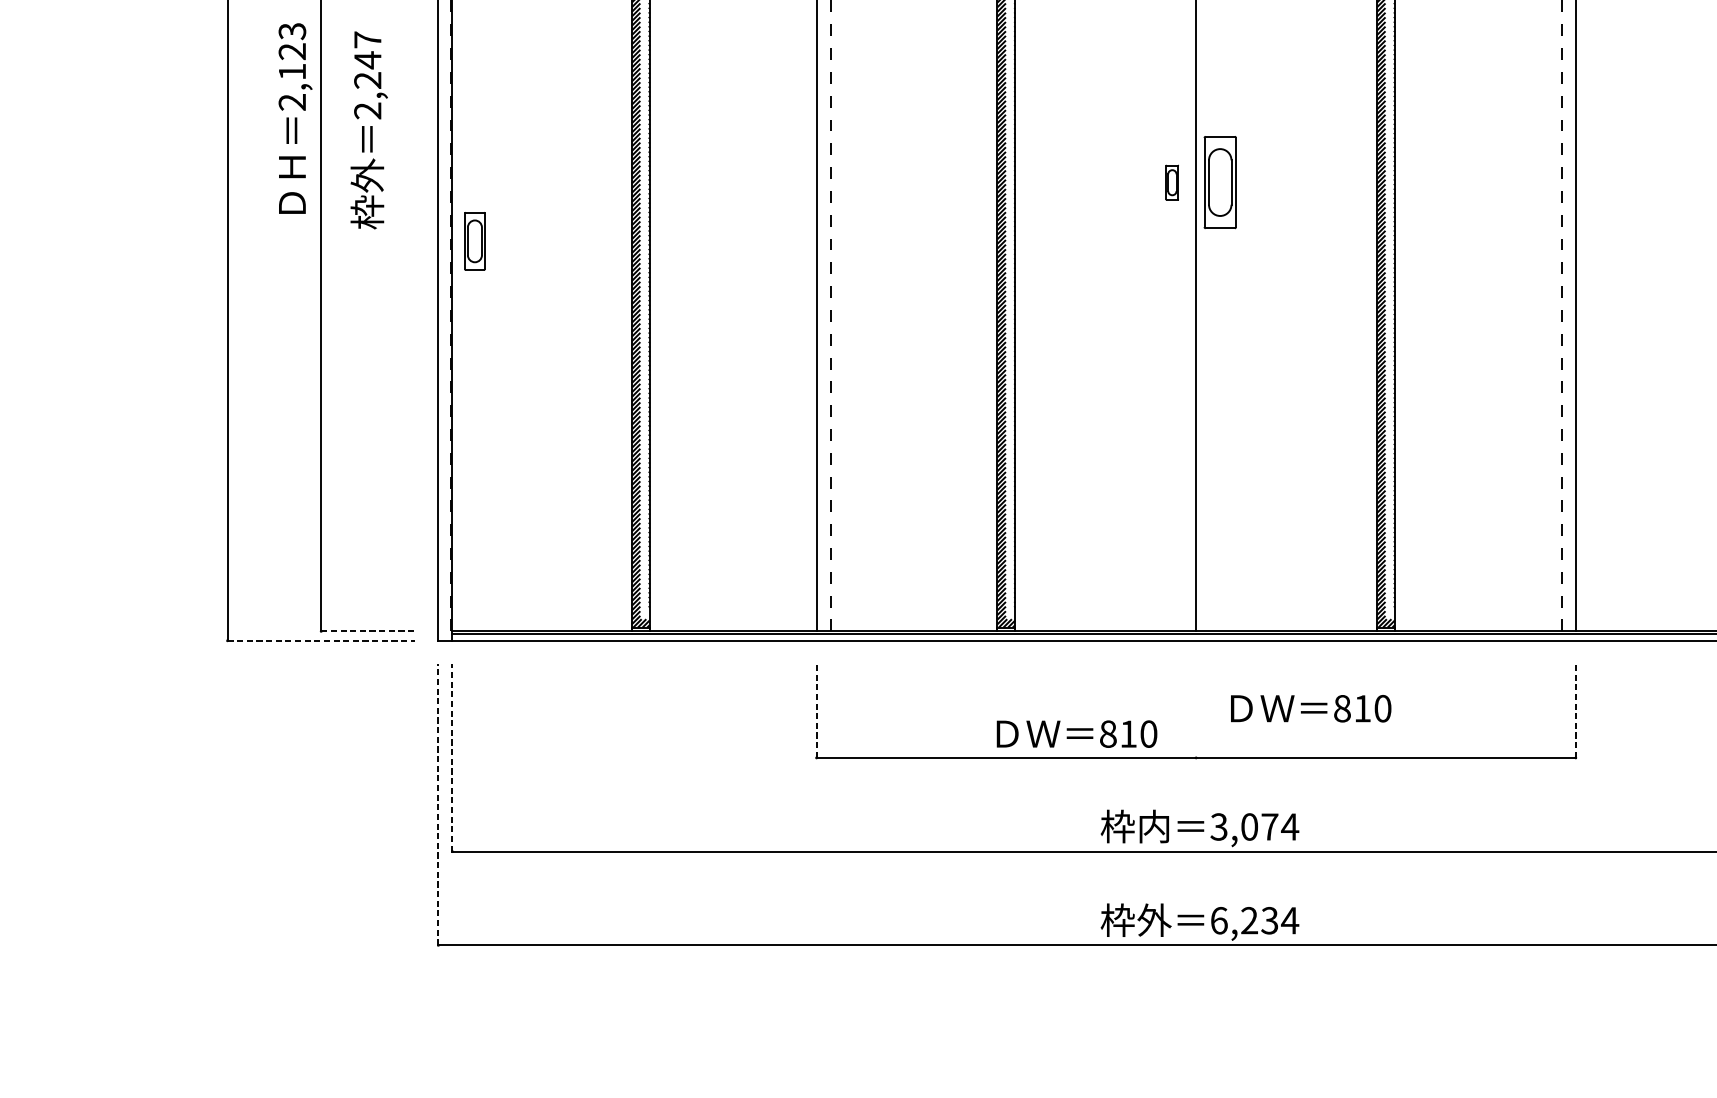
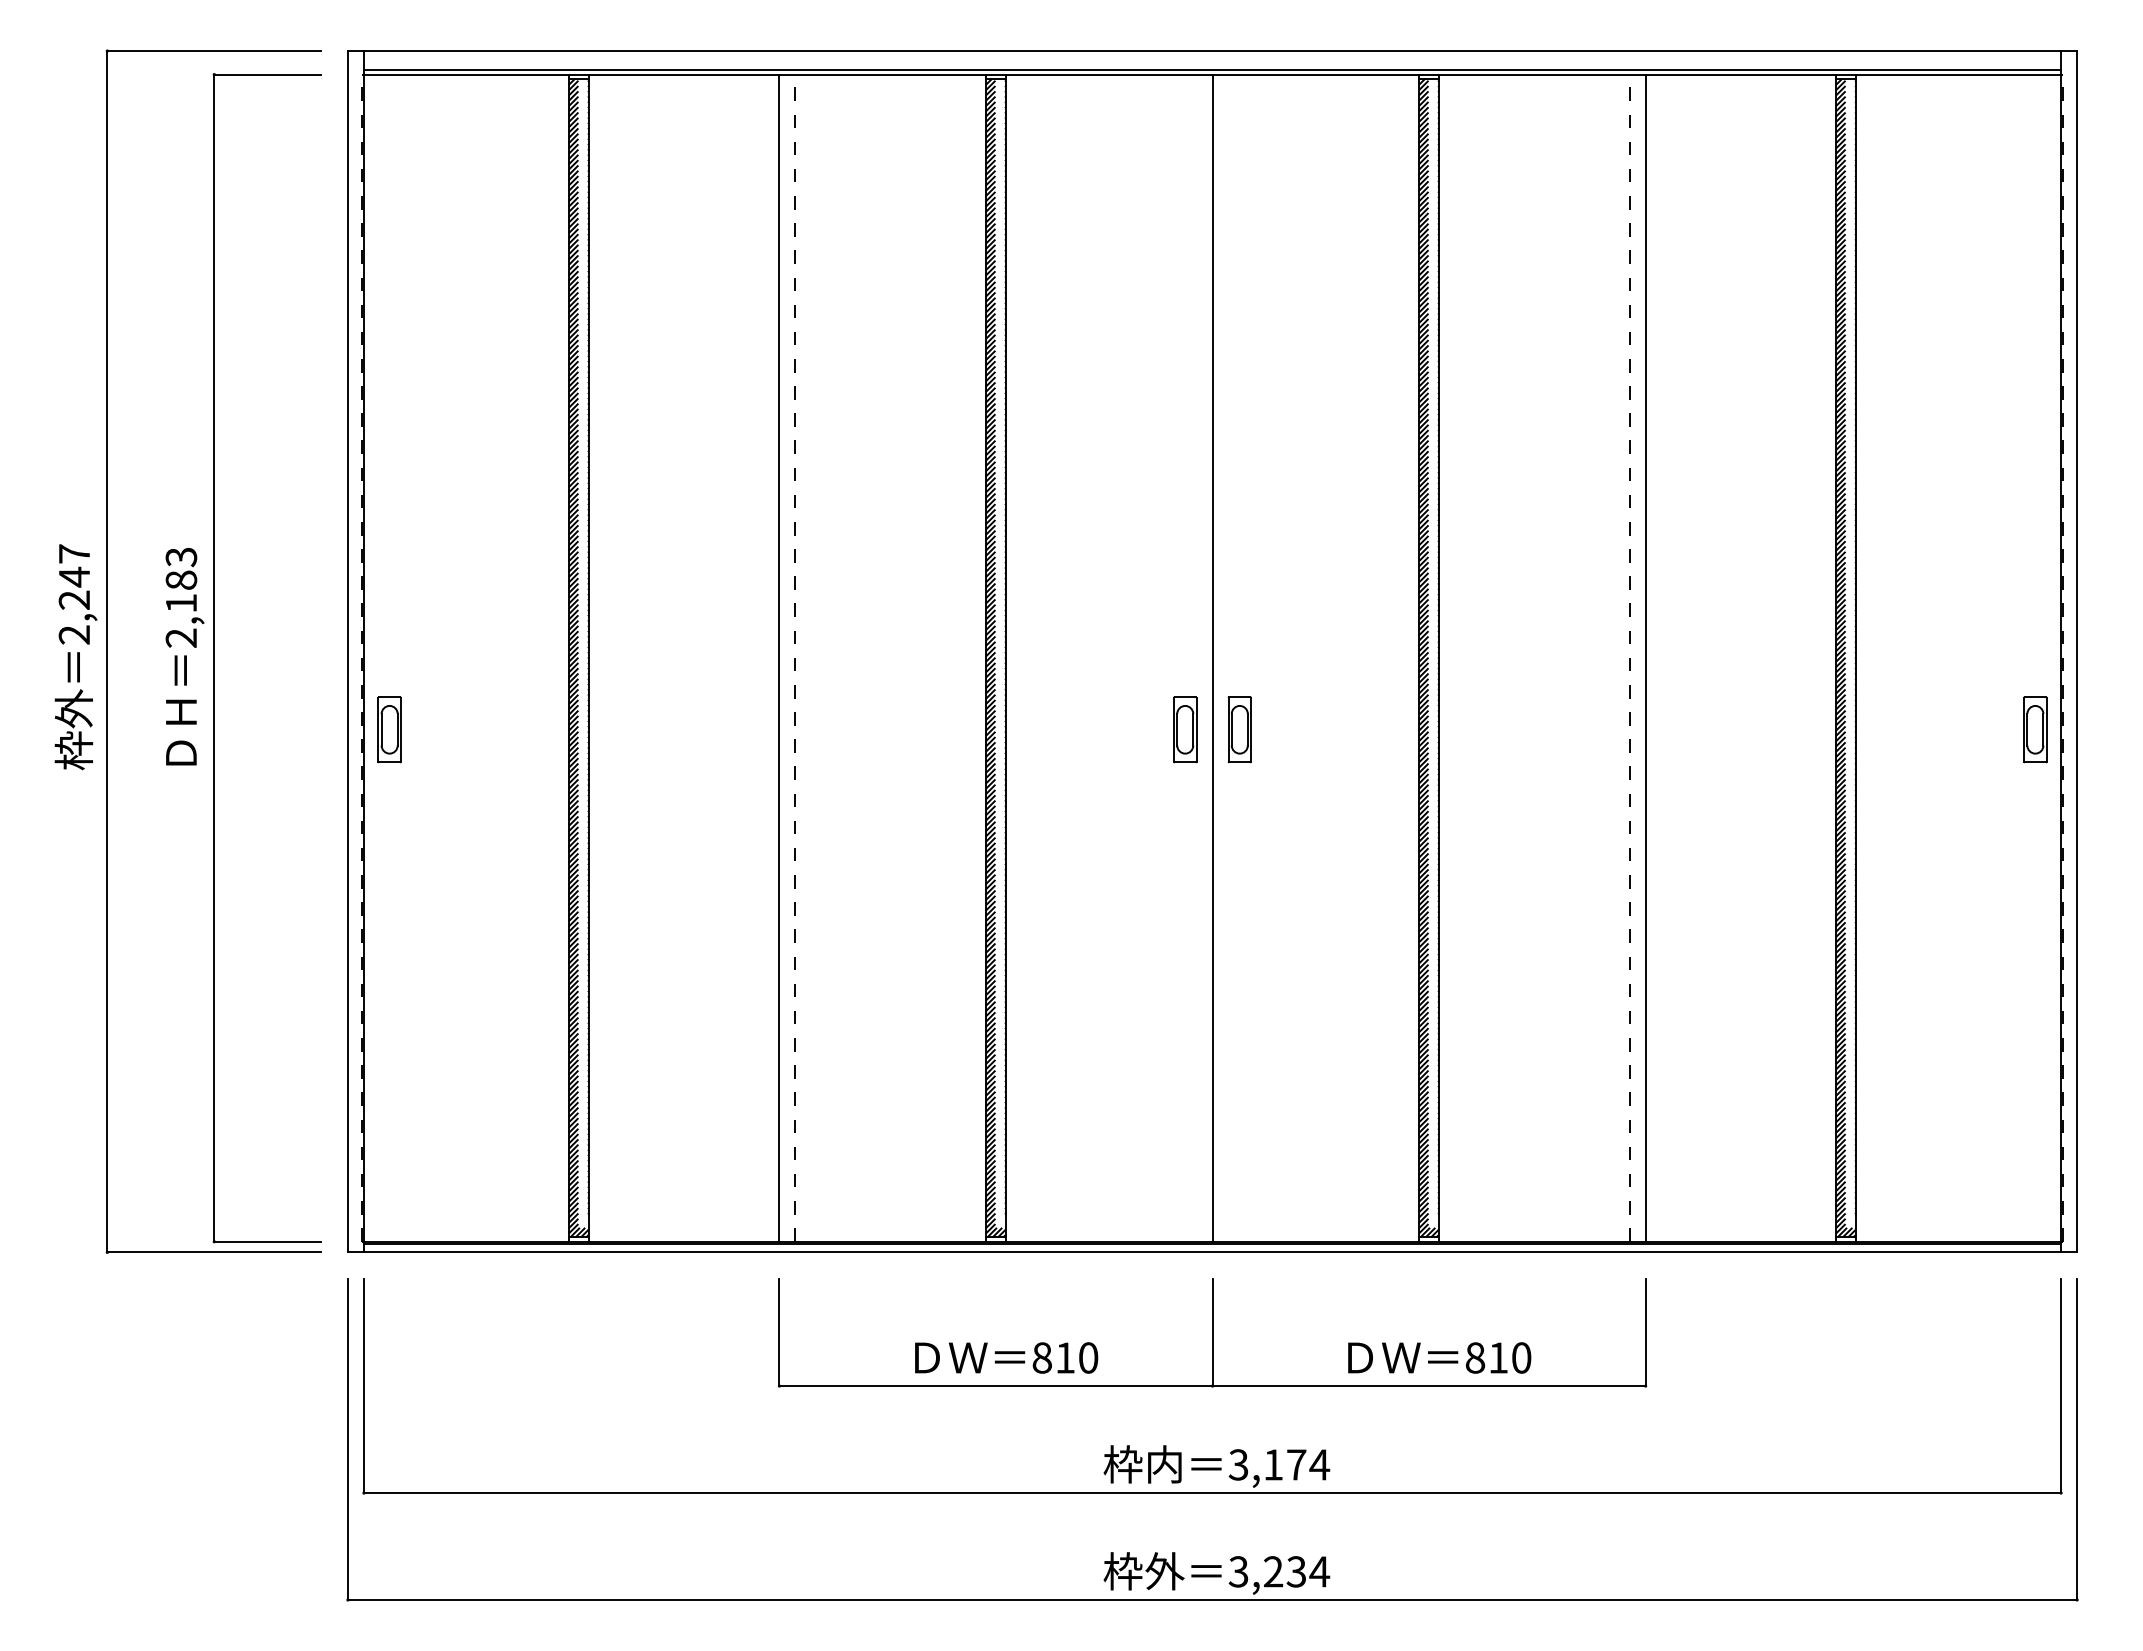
text: (292, 50) -> (181, 579), 2,123 -> 2,183
text: (368, 130) -> (75, 657), moved
part: (1172, 182) -> (1185, 729), size x1.67
part: (1219, 182) -> (1239, 729), size x0.62
part: (474, 241) -> (389, 729), moved
line: (368, 631) -> (268, 1241), dashed -> solid
line: (321, 640) -> (214, 1252), dashed -> solid
text: (1310, 708) -> (1439, 1357), moved
line: (816, 710) -> (779, 1332), dashed -> solid
line: (1196, 710) -> (1212, 1332), added
line: (1575, 710) -> (1645, 1332), dashed -> solid
text: (1076, 733) -> (1006, 1357), moved
line: (452, 758) -> (364, 1386), dashed -> solid
line: (437, 804) -> (347, 1439), dashed -> solid
text: (1249, 826) -> (1273, 1464), 3,074 -> 3,174
text: (1218, 920) -> (1238, 1571), 6,234 -> 3,234

